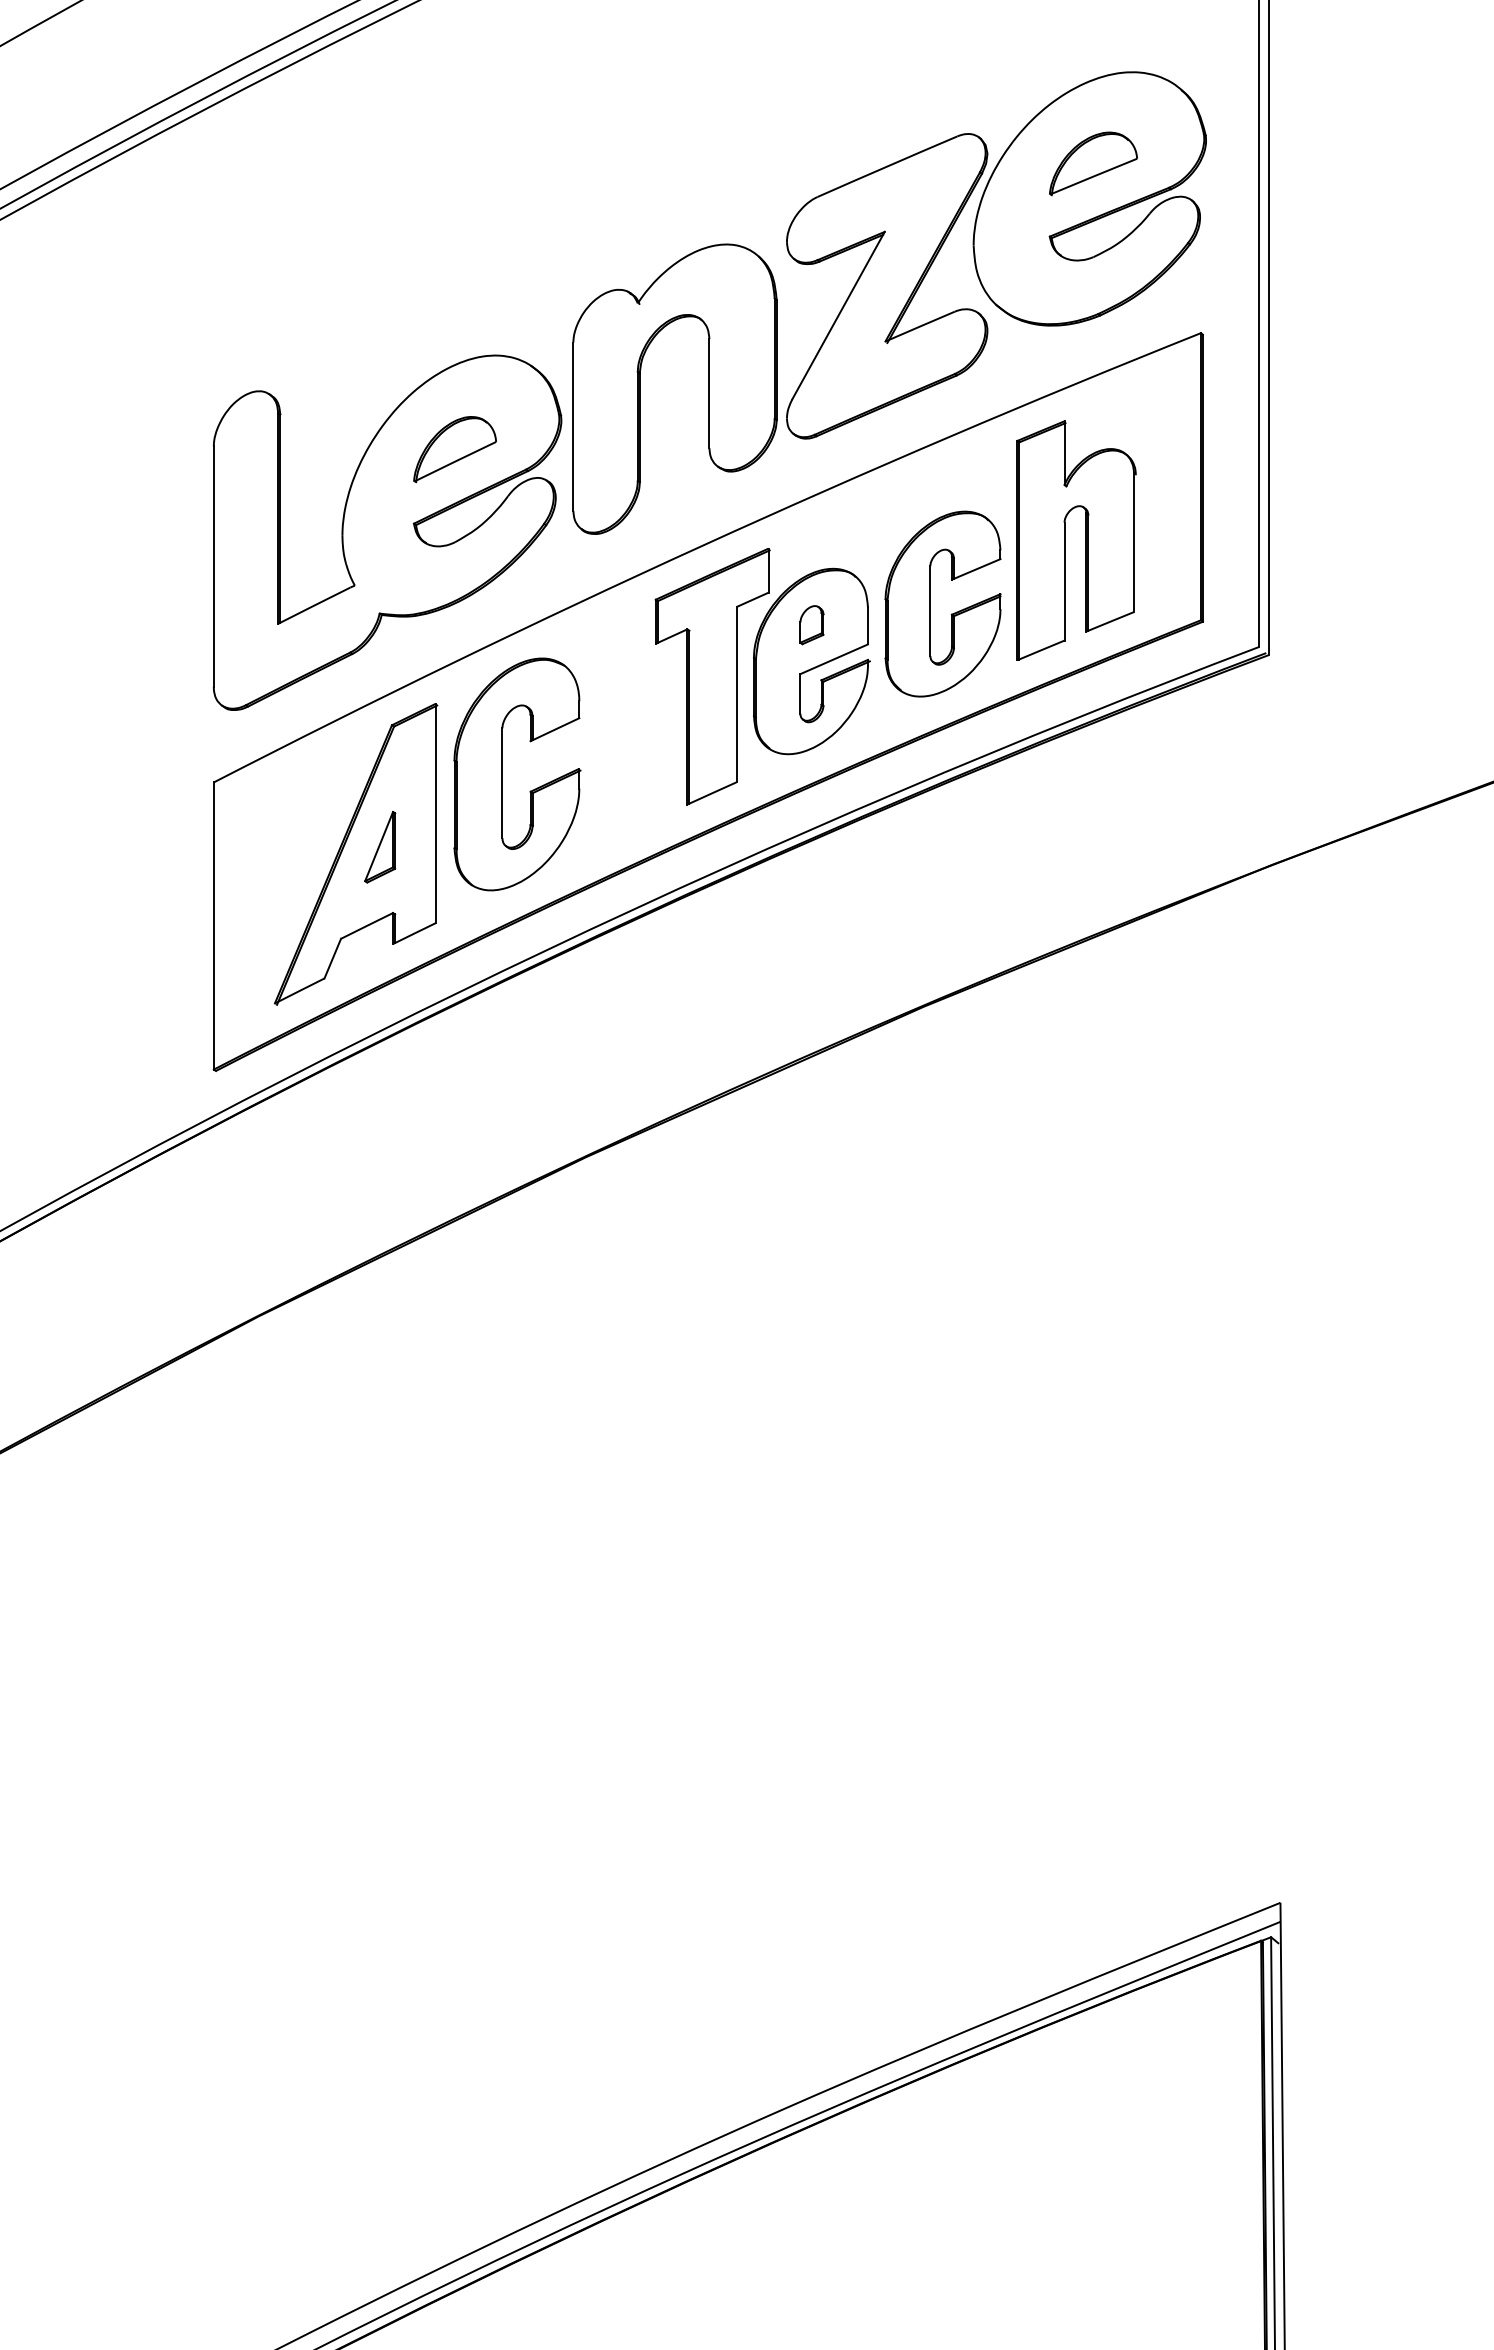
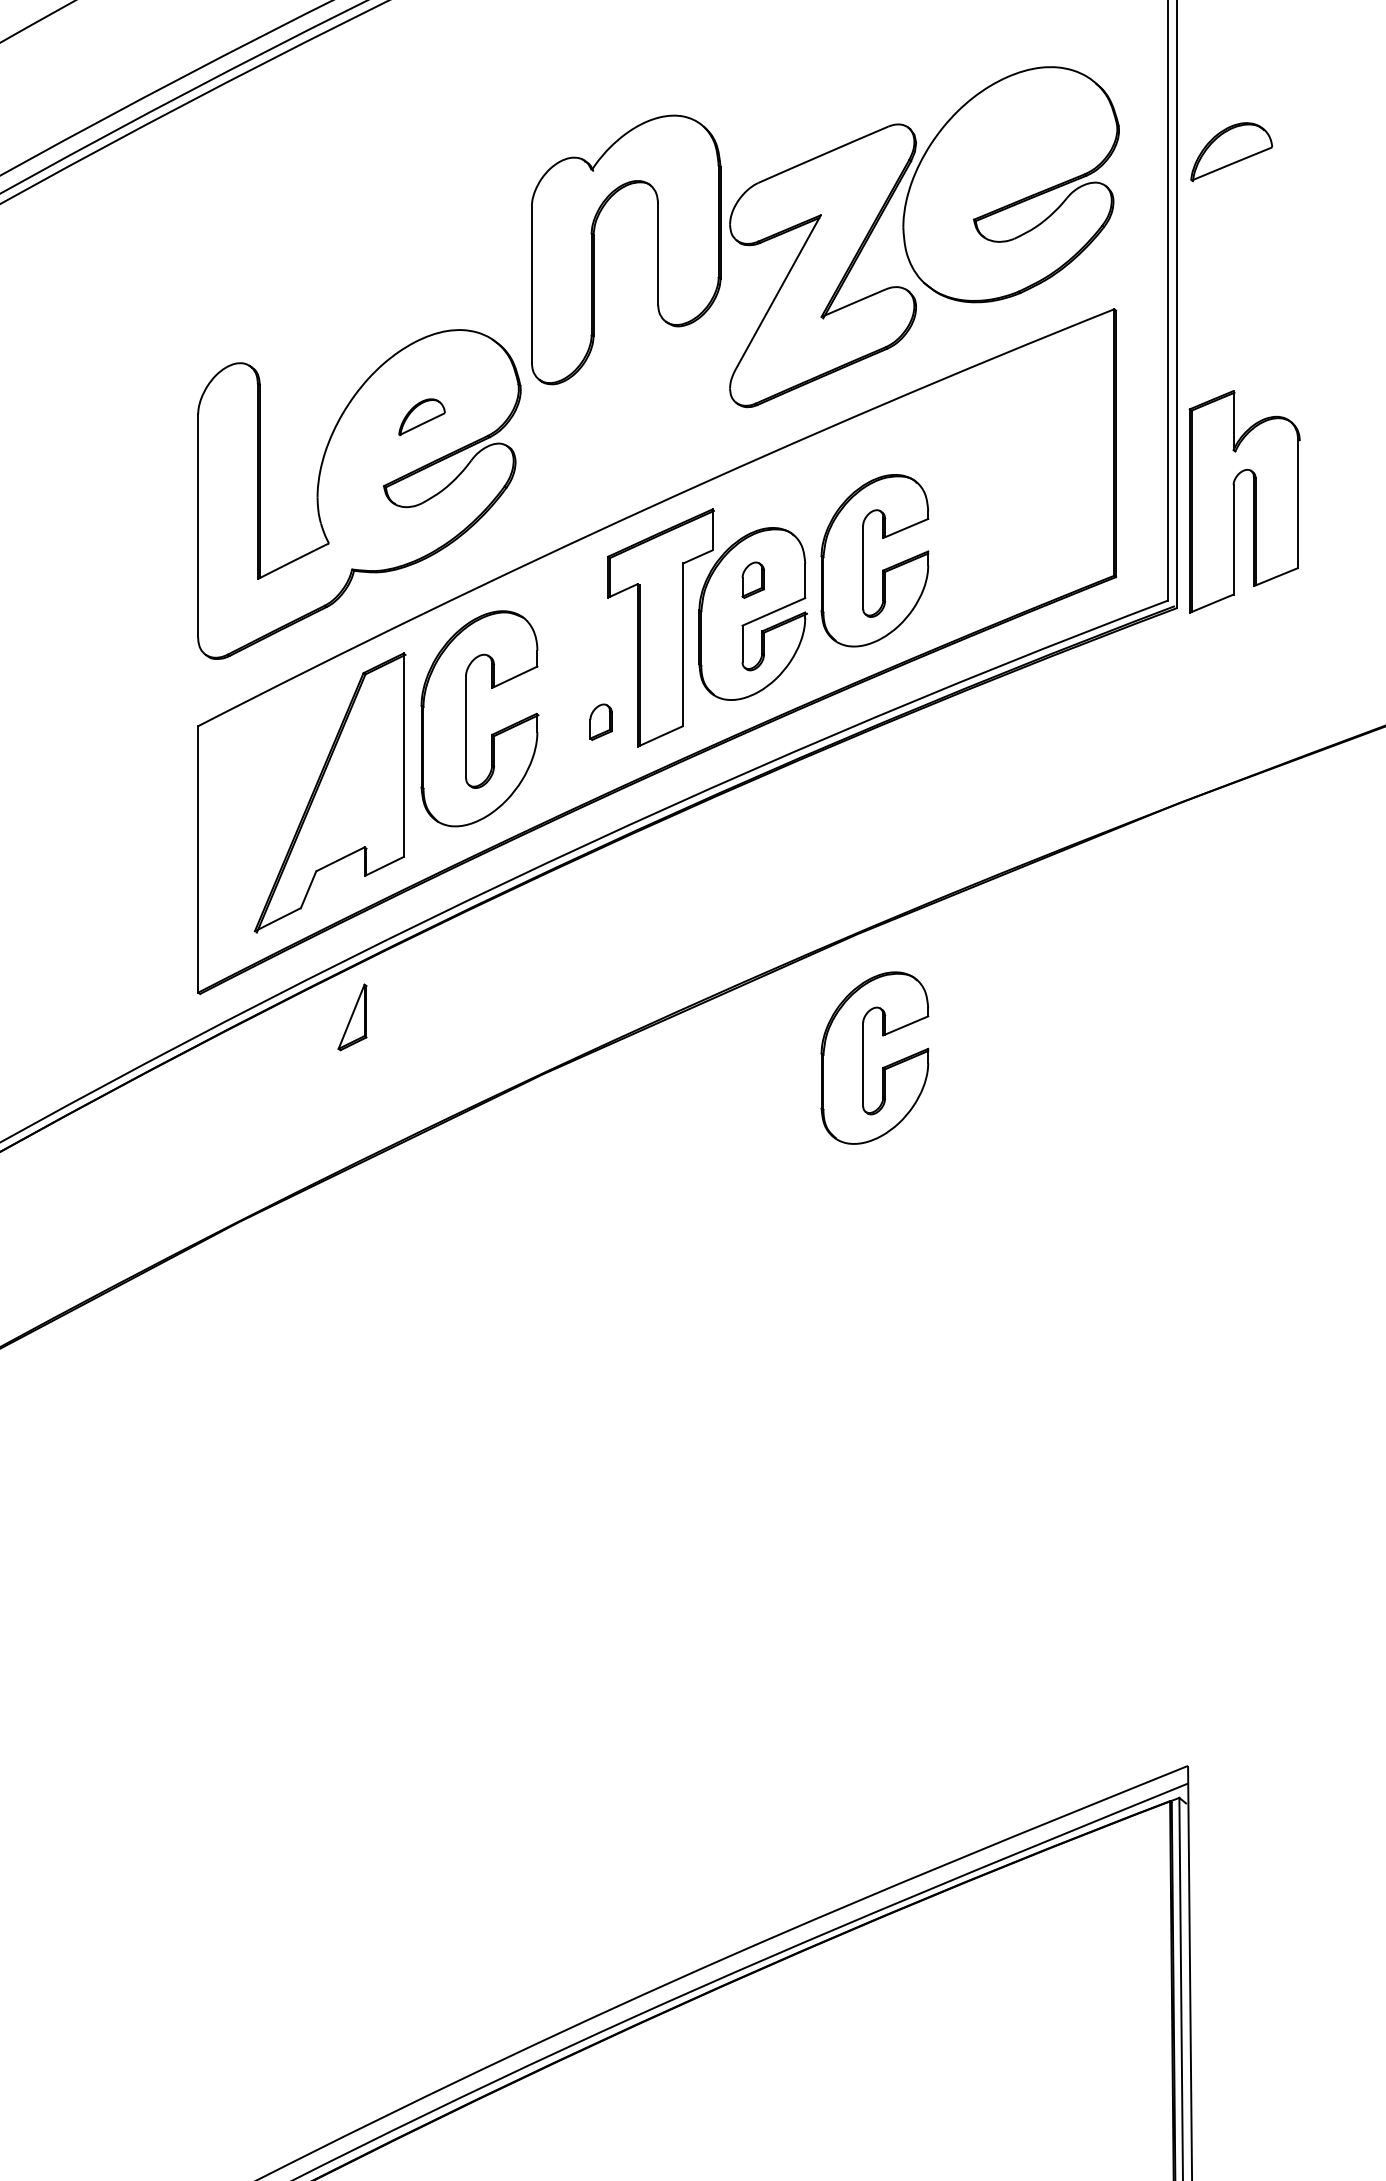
part: (1093, 163) -> (1231, 151), moved
part: (640, 388) -> (594, 249), moved
part: (454, 449) -> (421, 417), size x0.6
part: (1085, 540) -> (1253, 501), moved
part: (647, 778) -> (600, 722), added
part: (380, 847) -> (352, 1017), moved
part: (930, 1139) -> (863, 1057), added

